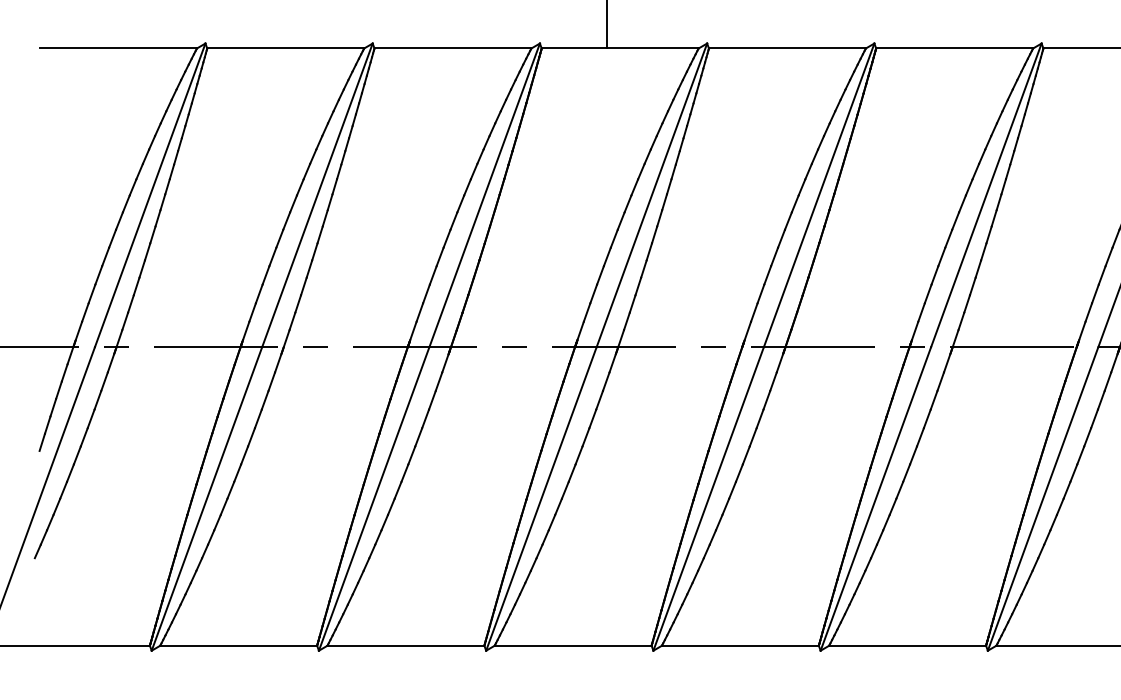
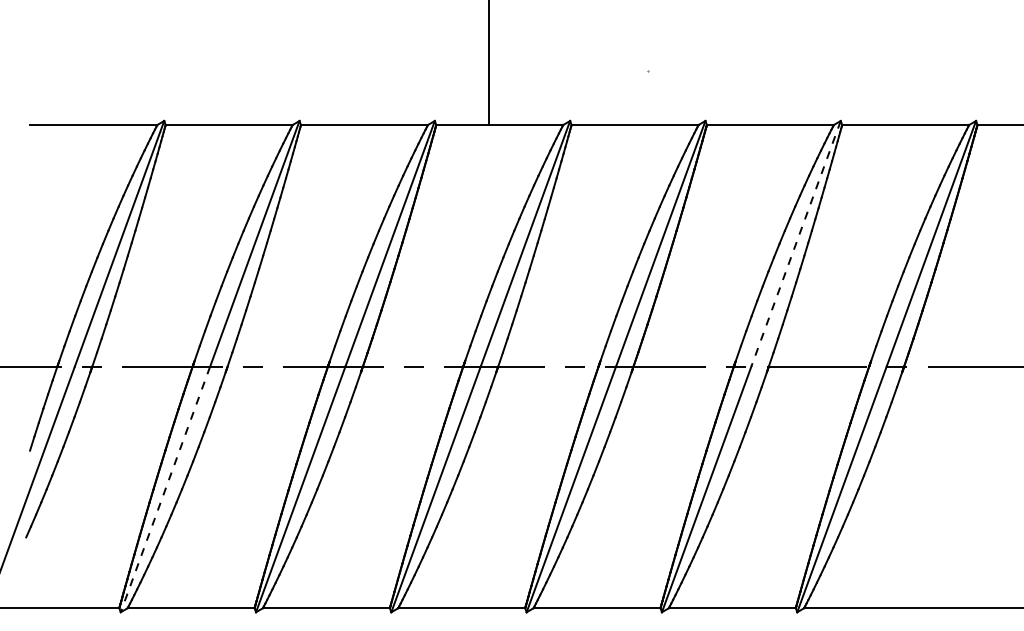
line: (986, 194) -> (796, 243), solid -> dashed
line: (207, 498) -> (165, 489), solid -> dashed

